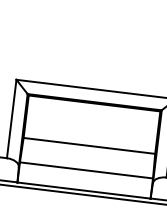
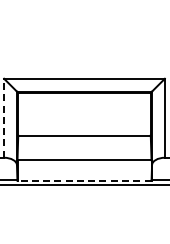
line: (12, 118) -> (4, 117), solid -> dashed
line: (84, 190) -> (84, 180), solid -> dashed

